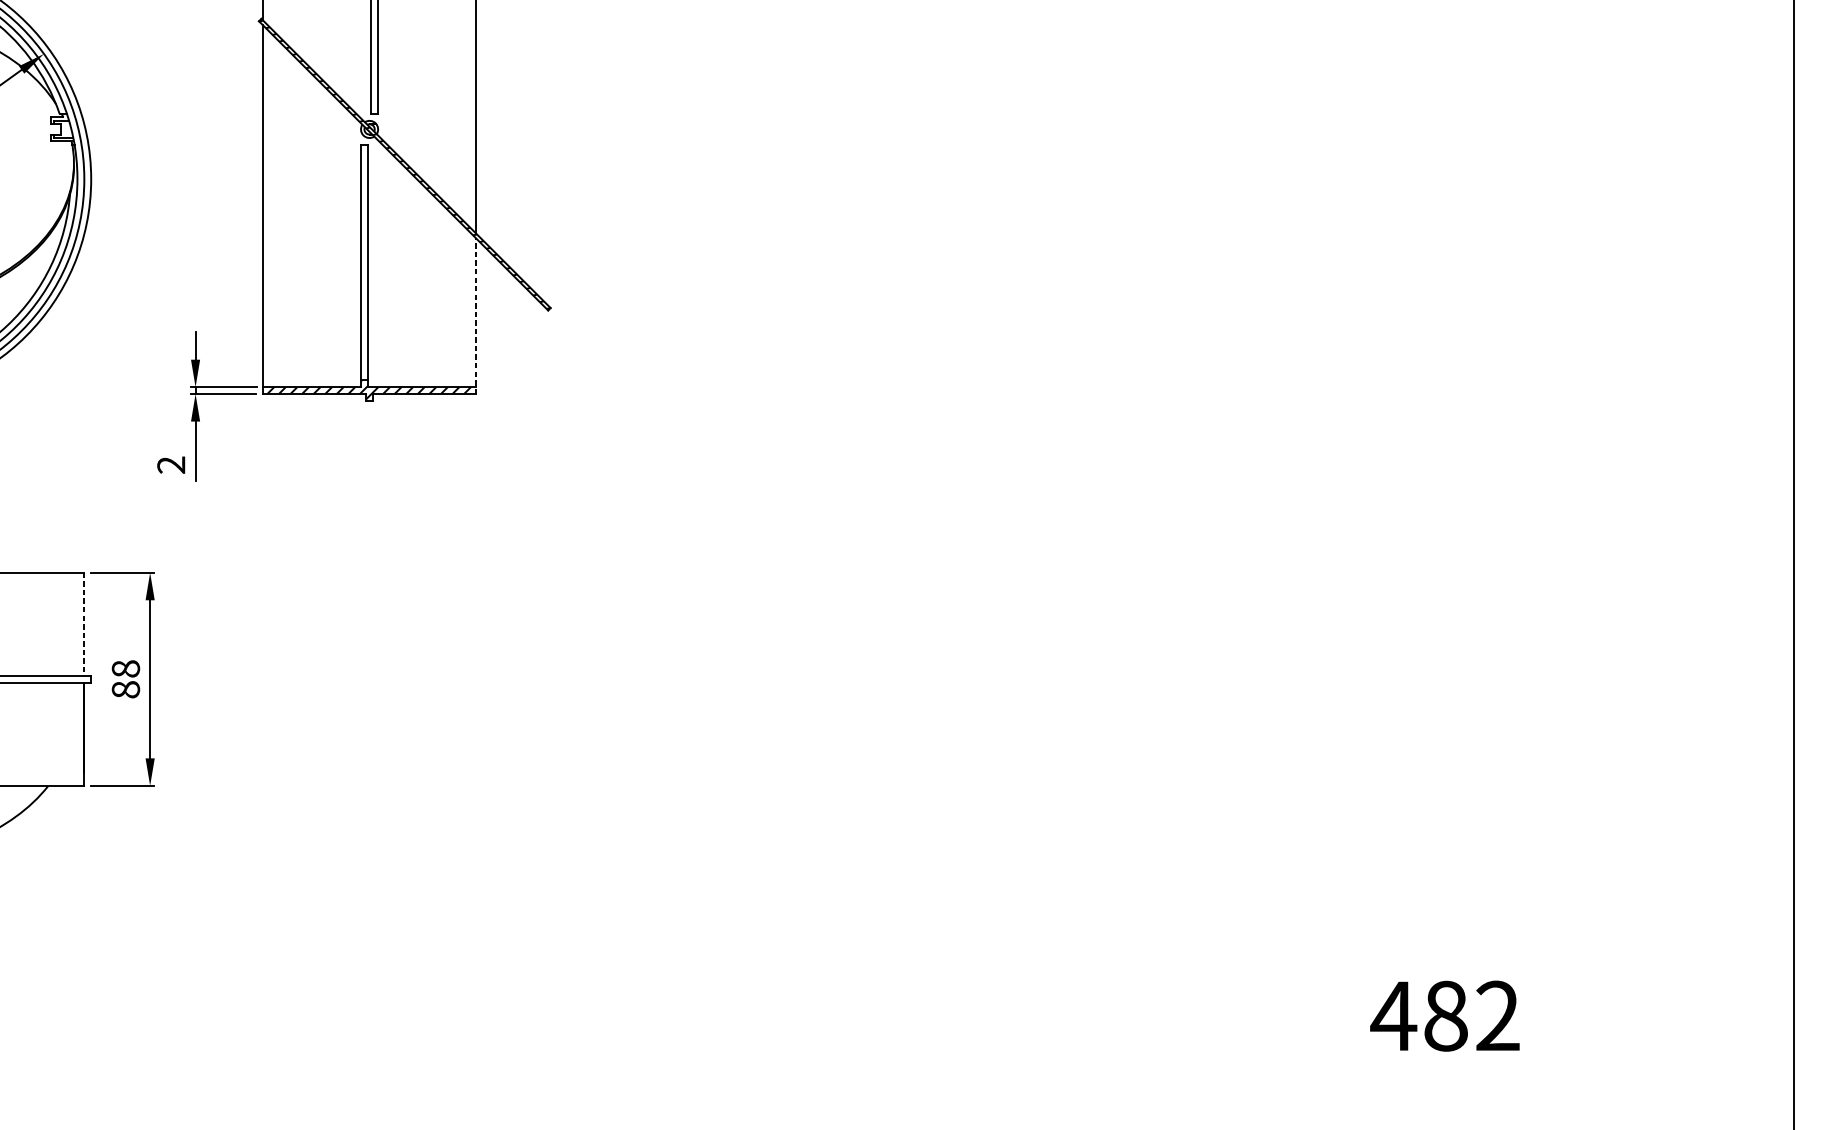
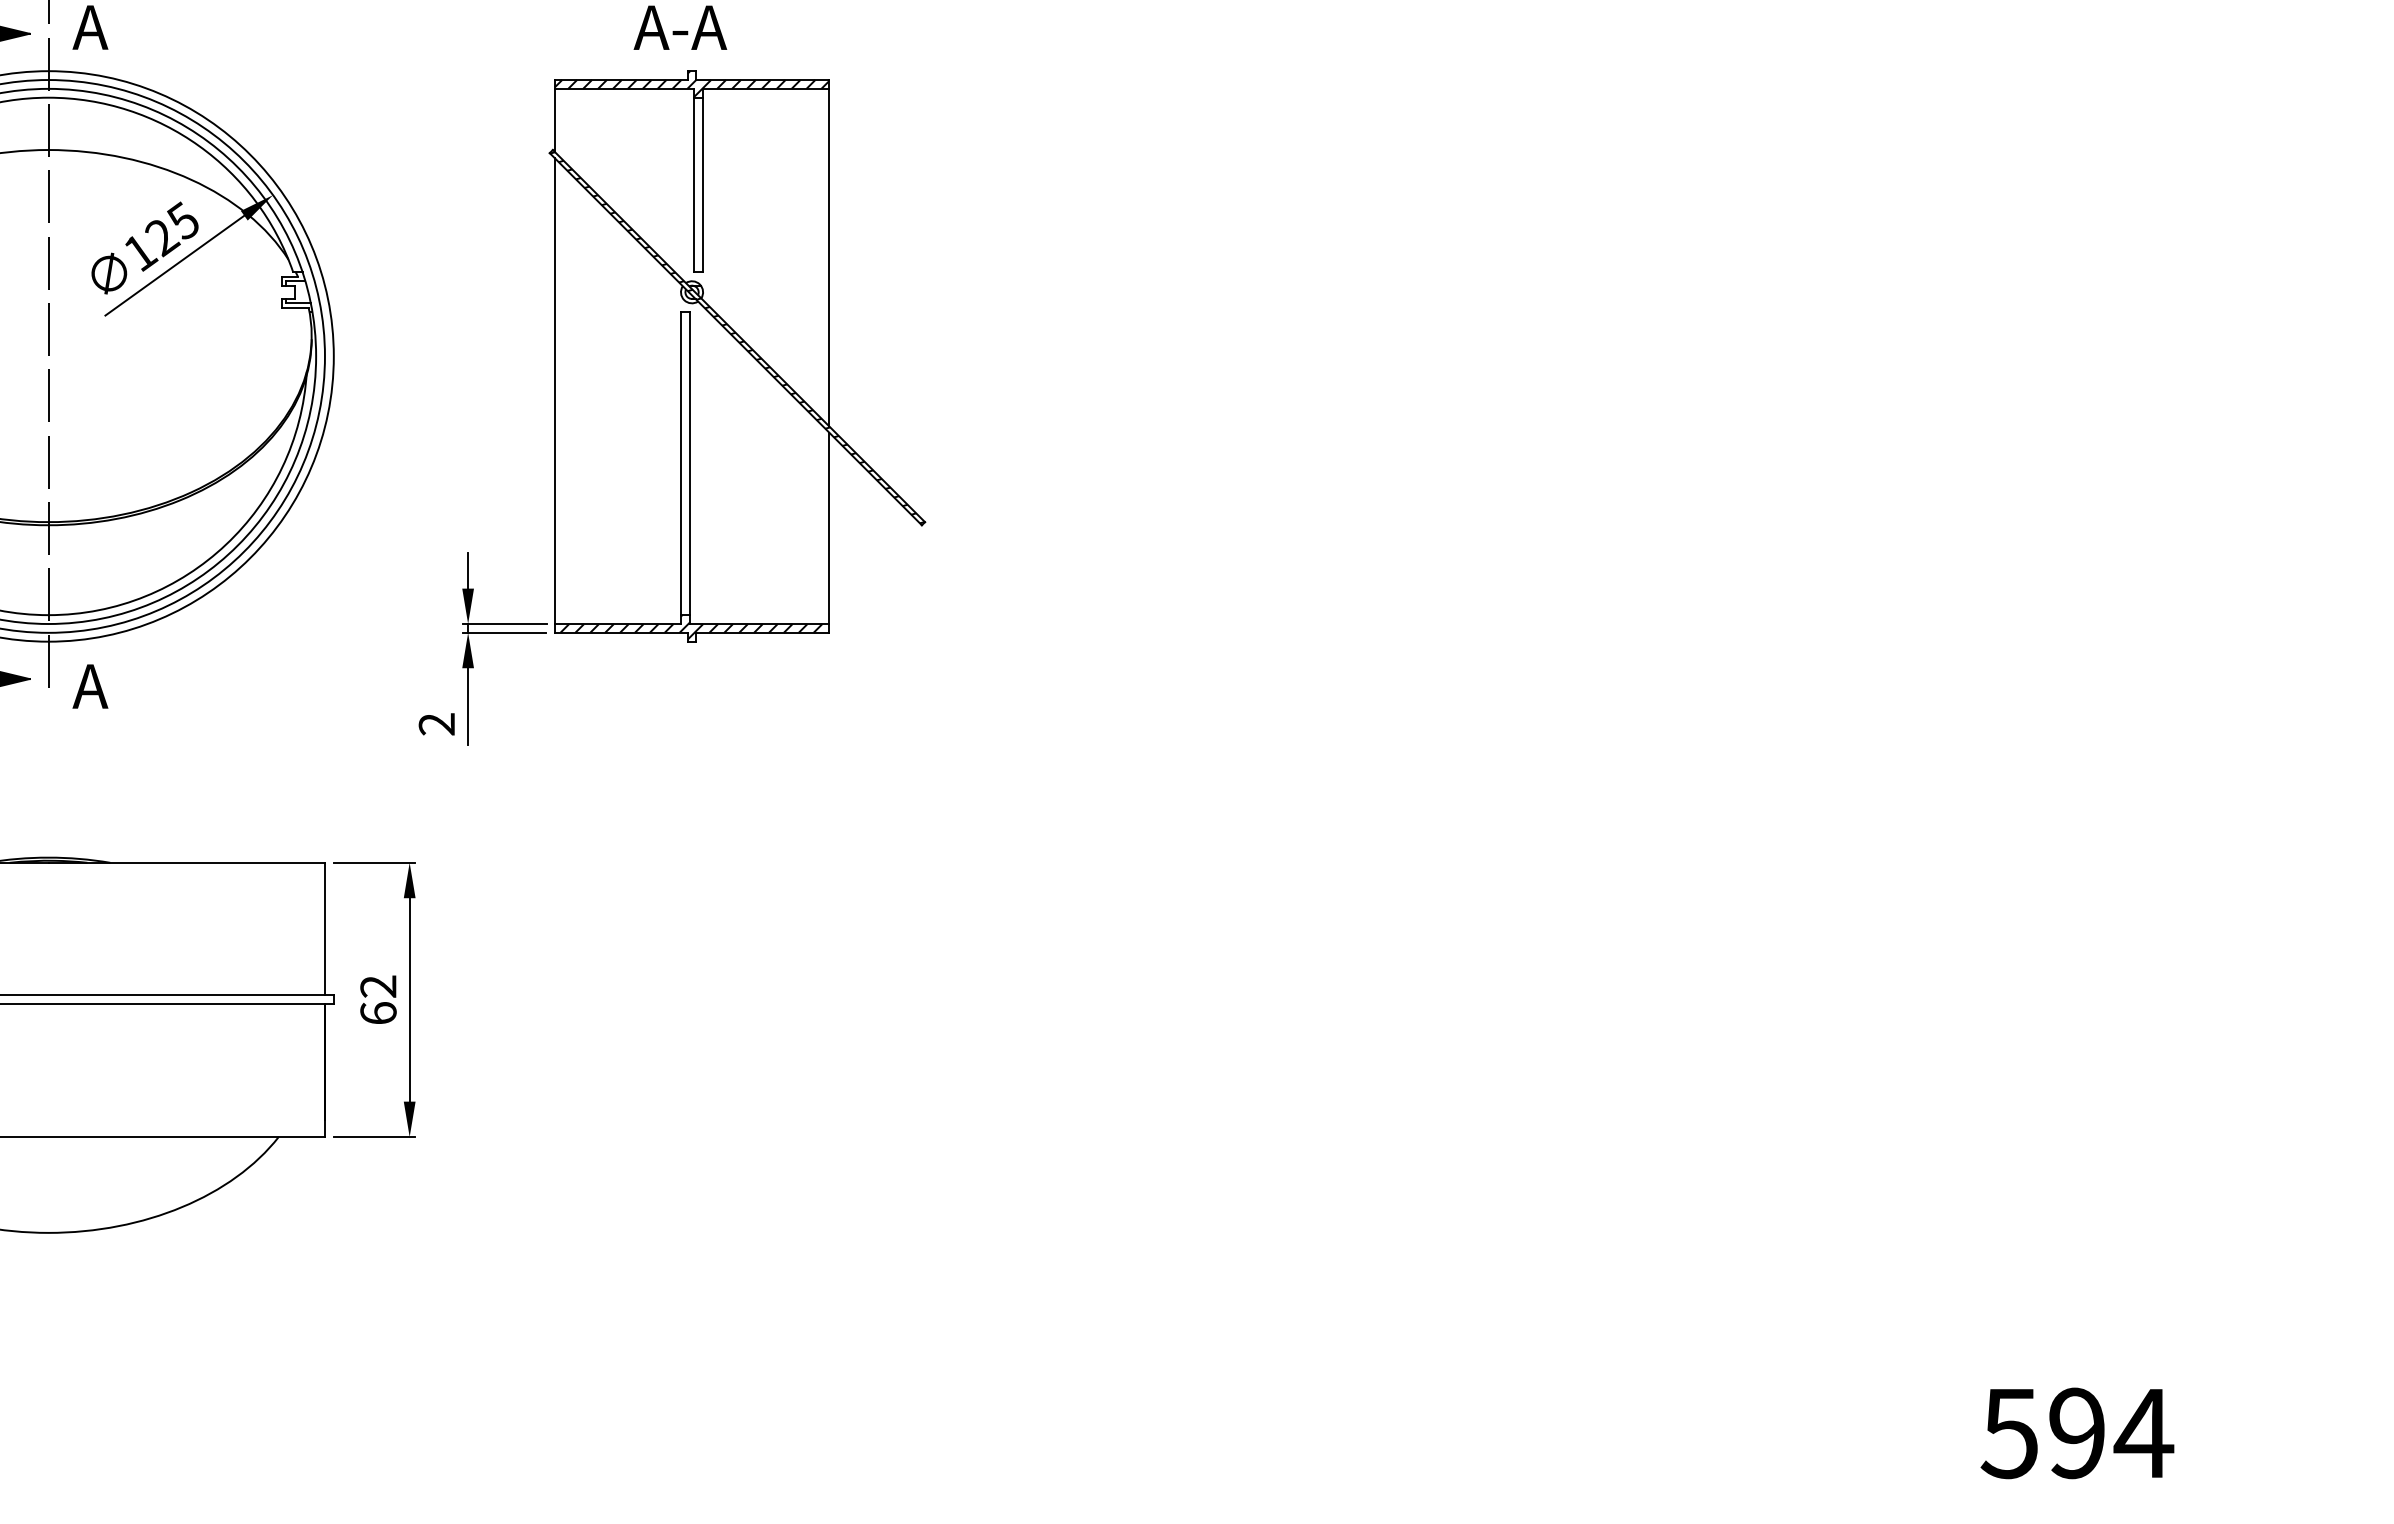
line: (476, 316) -> (829, 532), dashed -> solid
line: (83, 624) -> (324, 929), dashed -> solid
text: (125, 679) -> (378, 999), 88 -> 62
text: (1445, 1016) -> (2076, 1433), 482 -> 594

